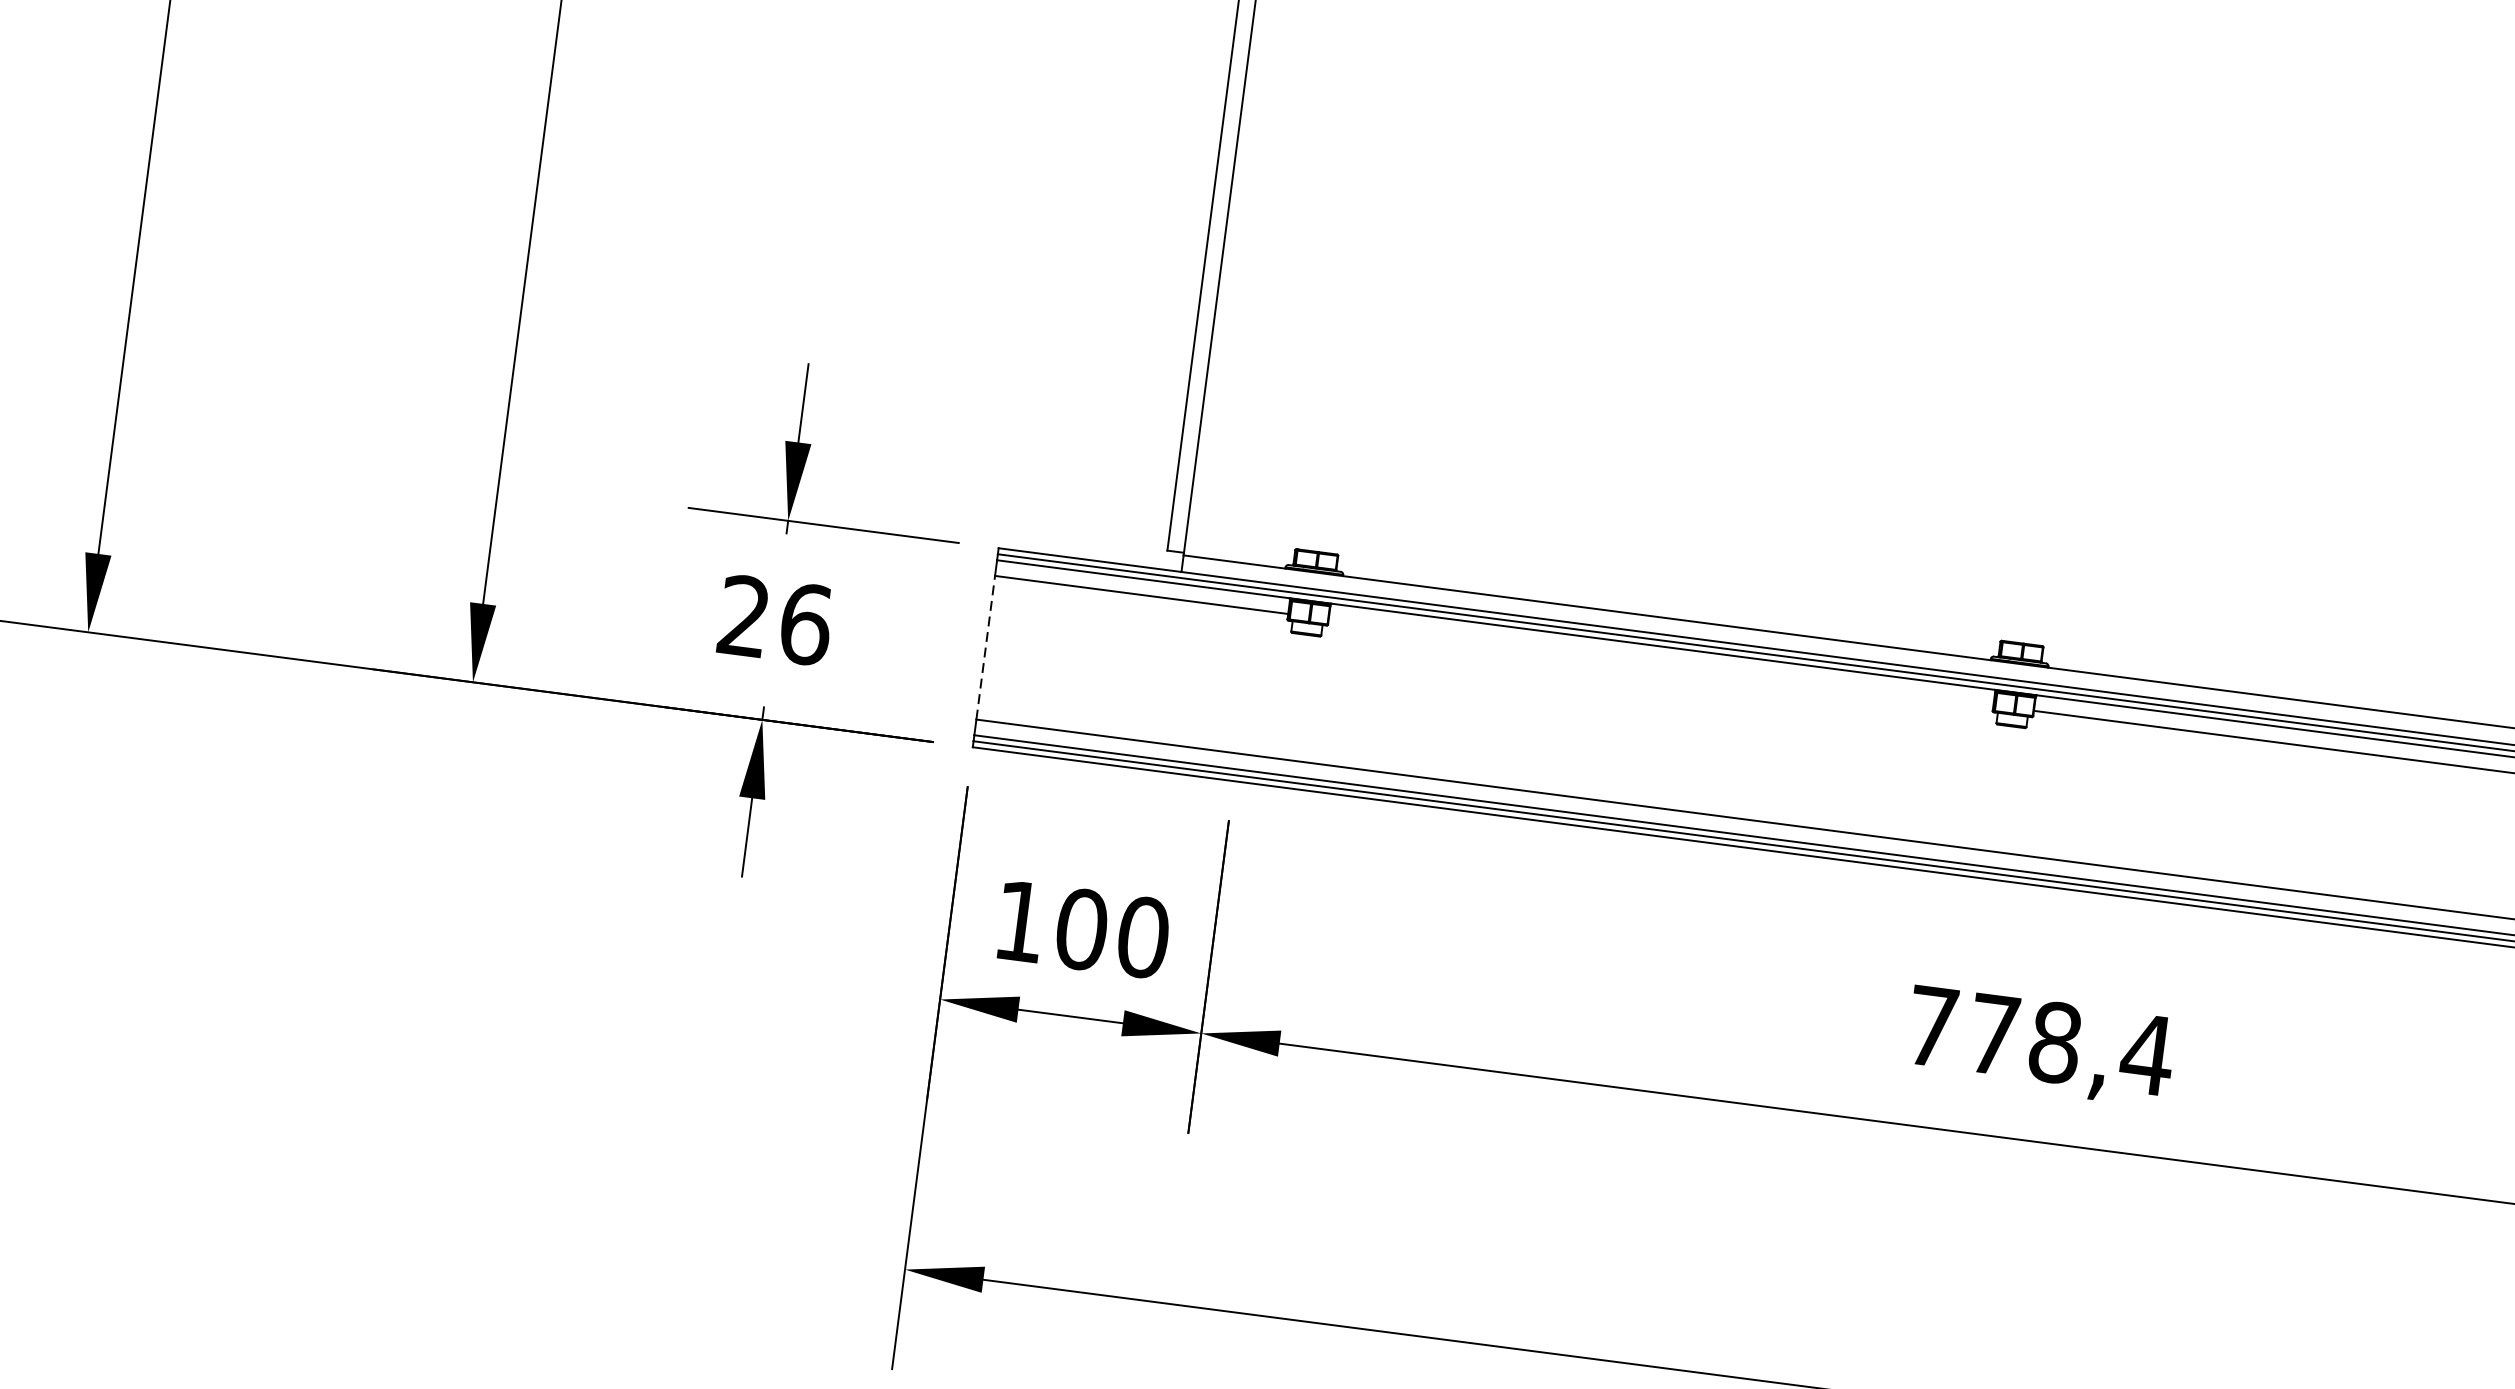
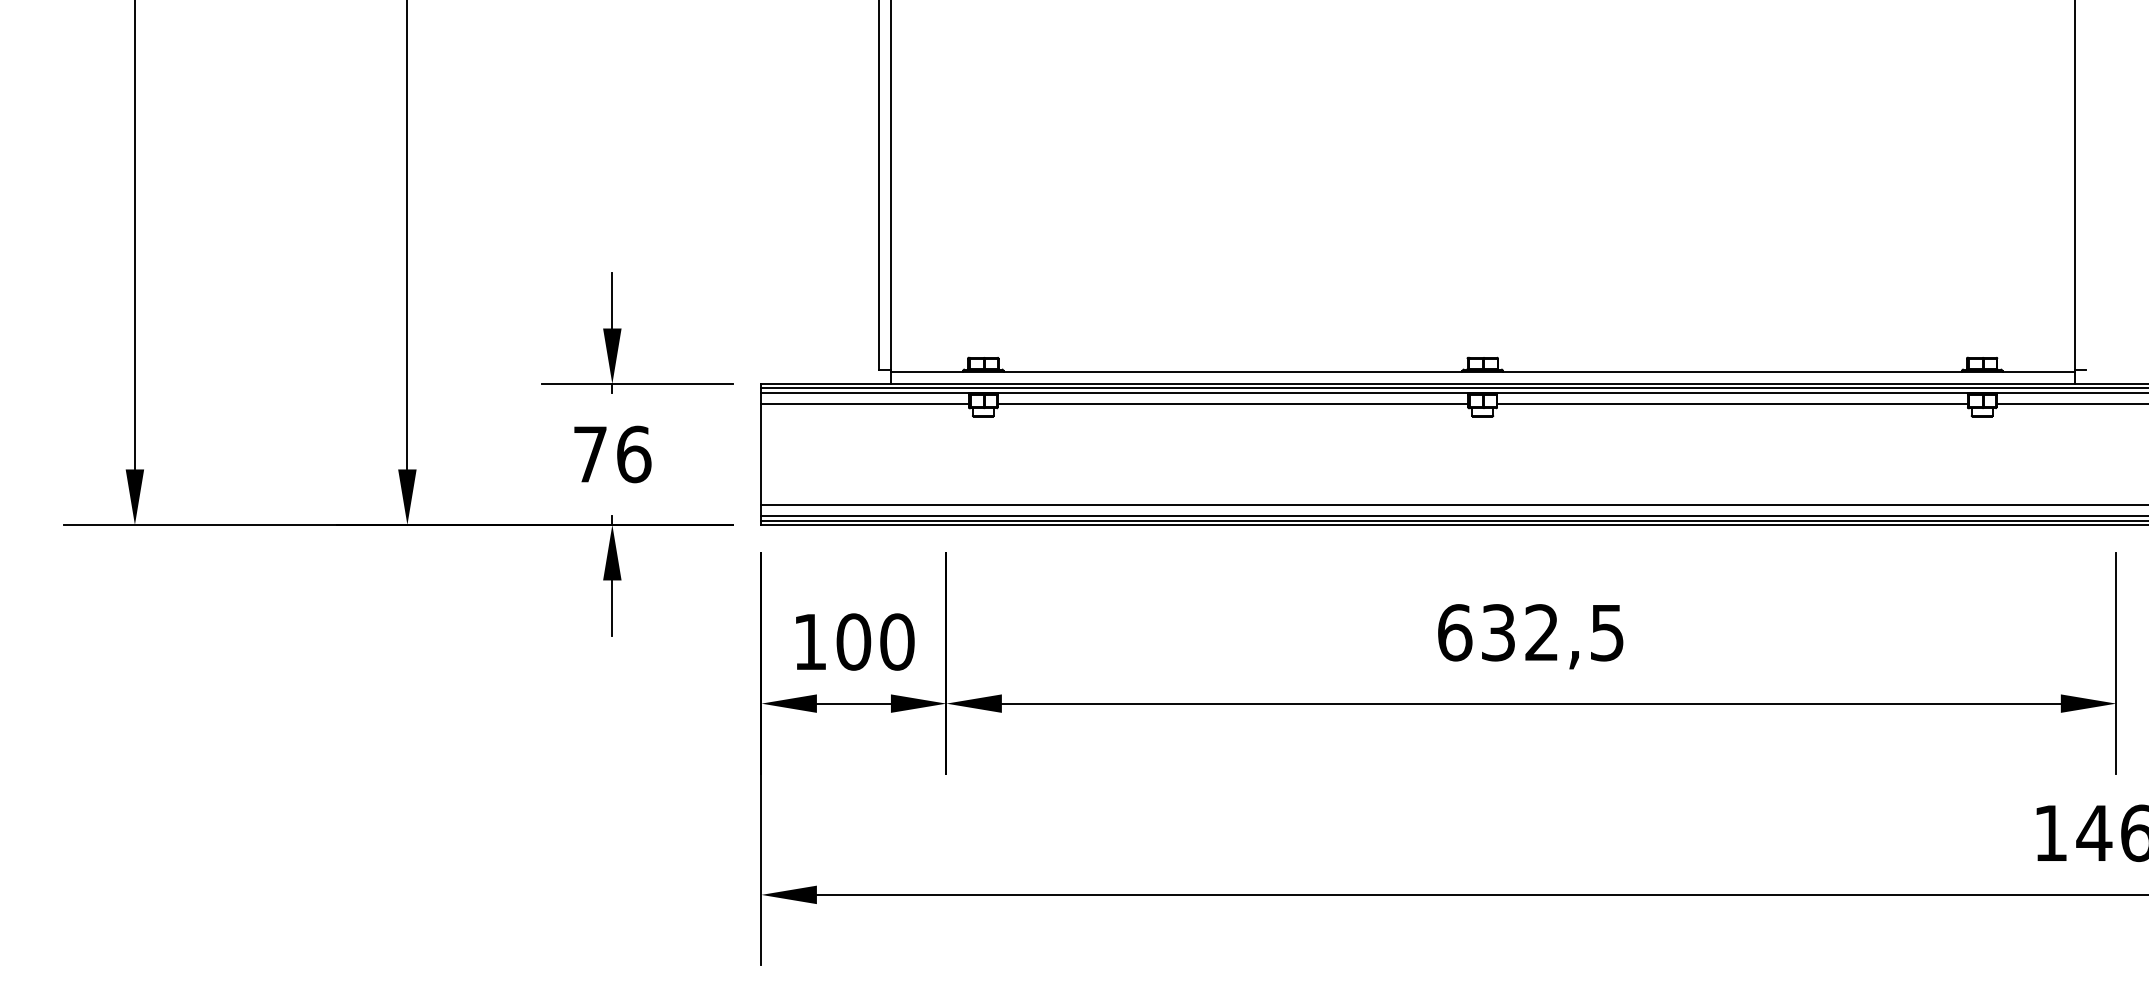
text: (743, 614) -> (589, 453), 26 -> 76
line: (985, 647) -> (761, 454), dashed -> solid
line: (1660, 662) -> (1232, 403), added
text: (2040, 1040) -> (1531, 632), 778,4 -> 632,5

